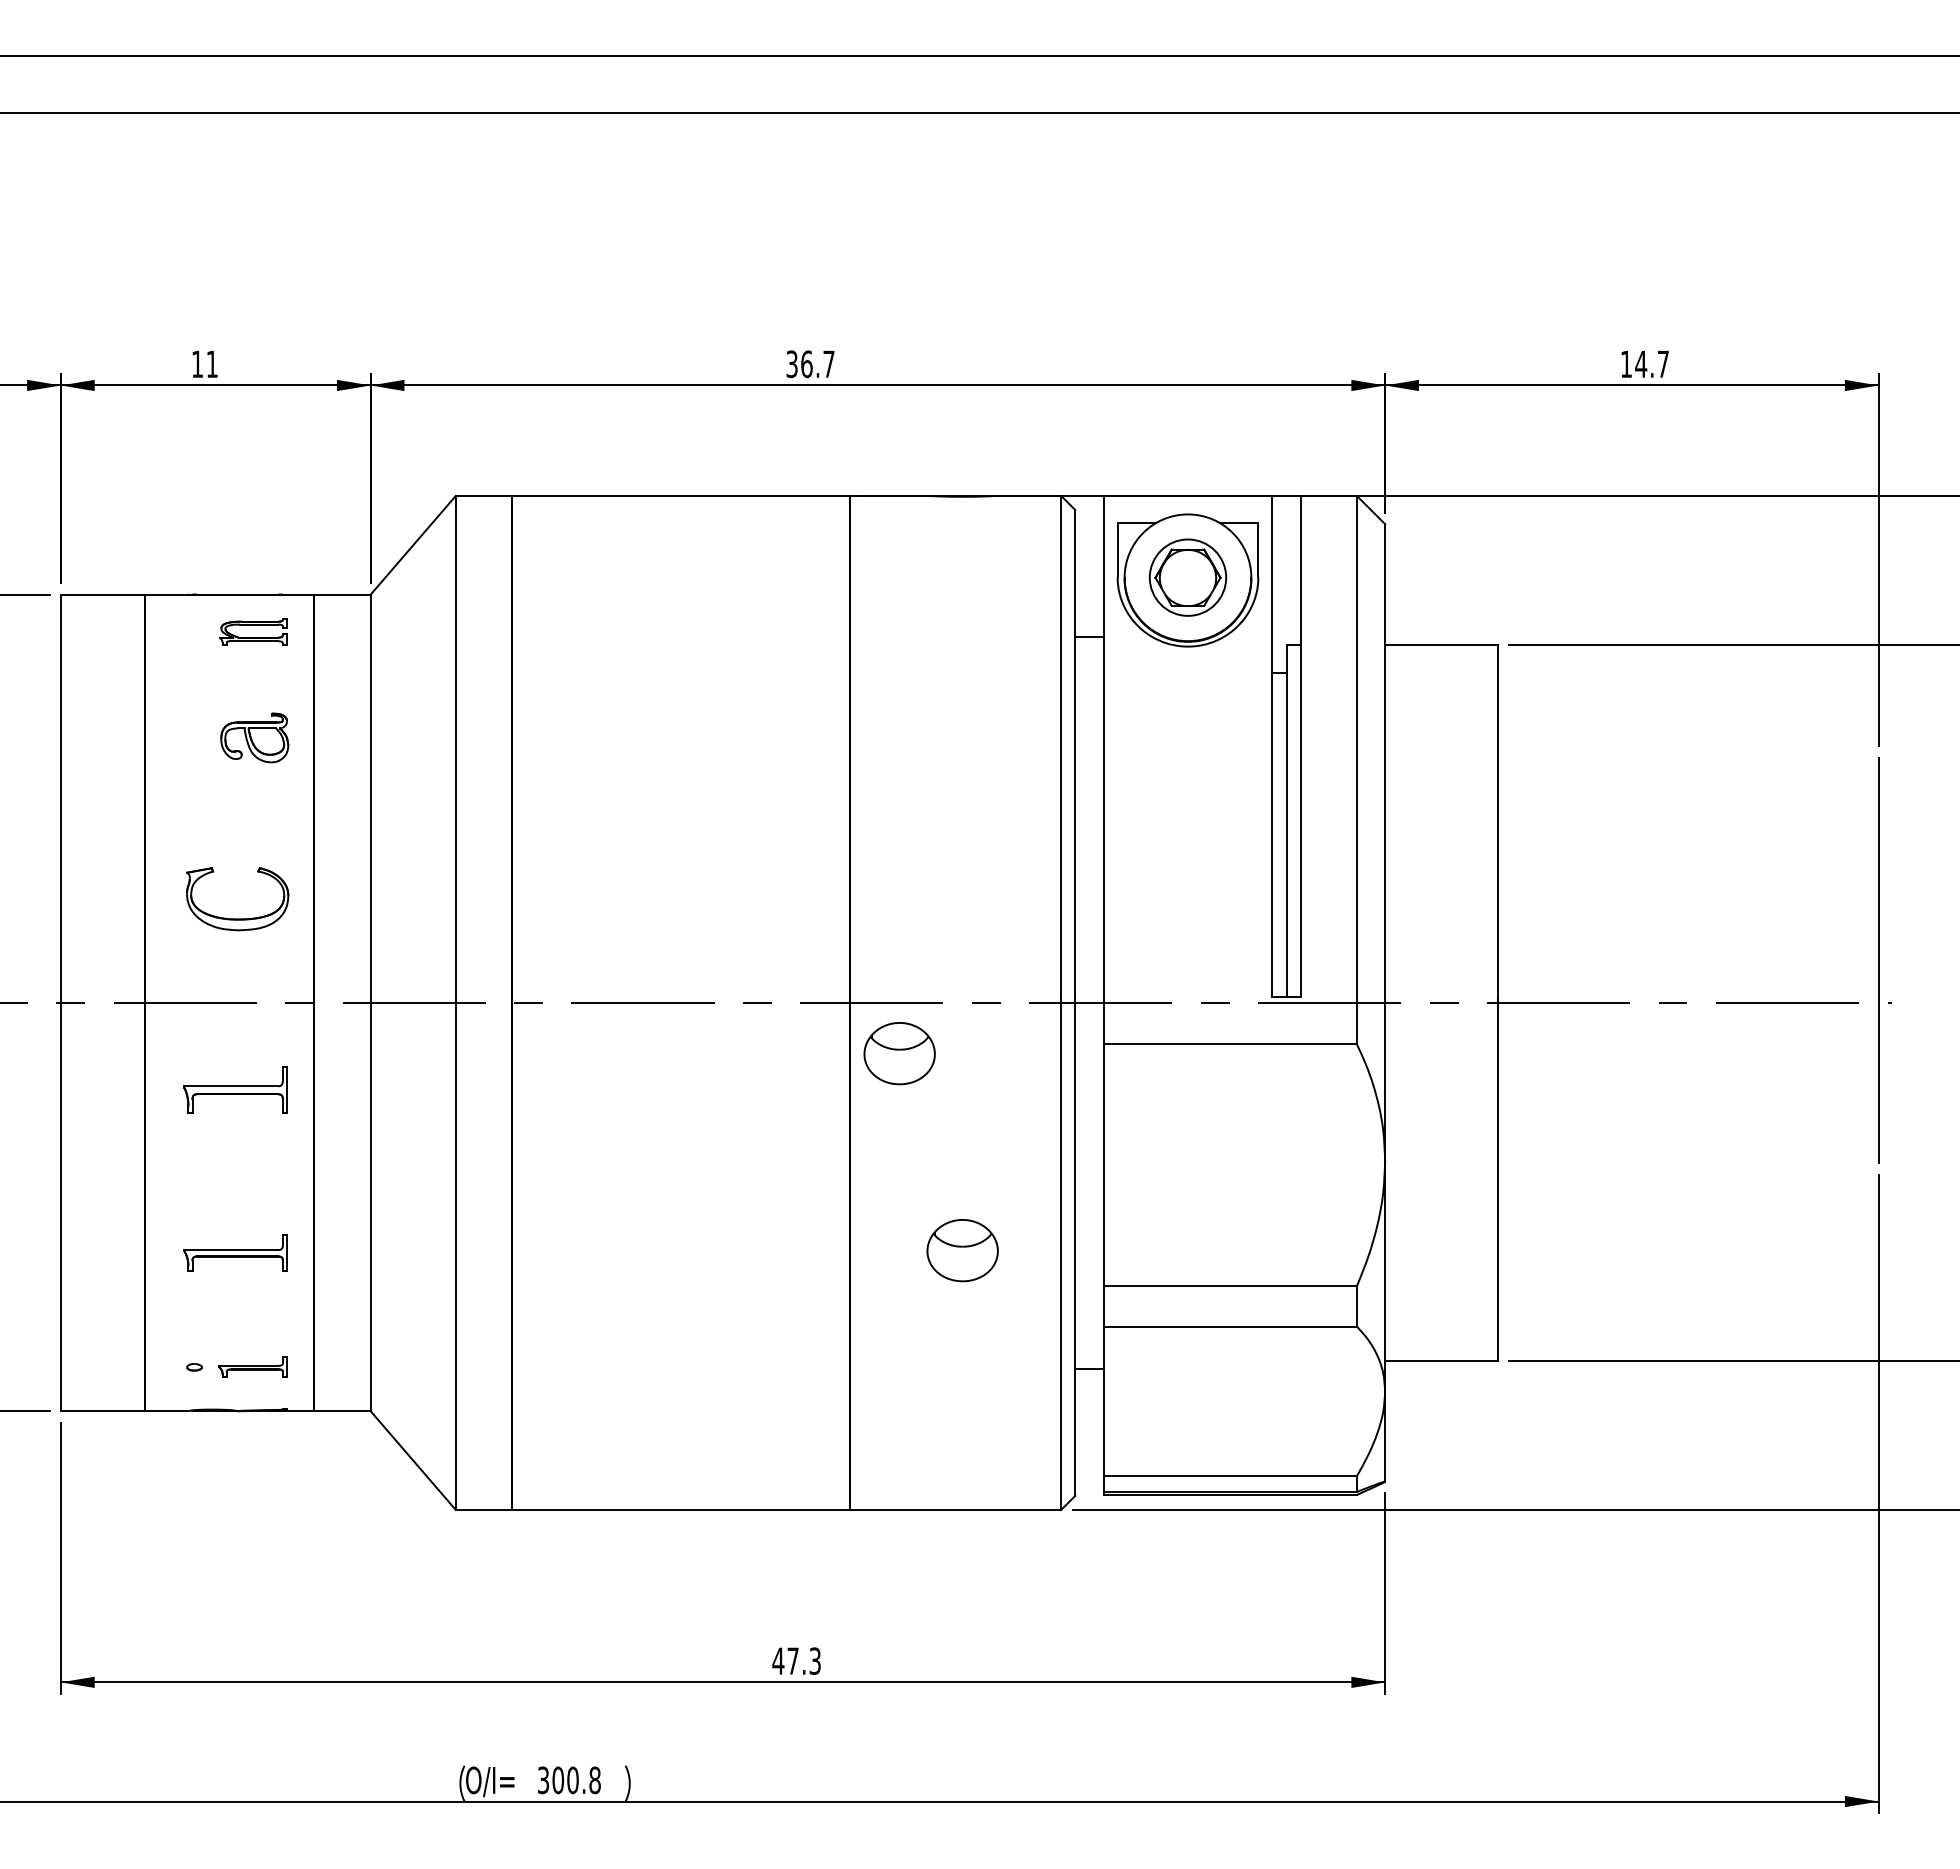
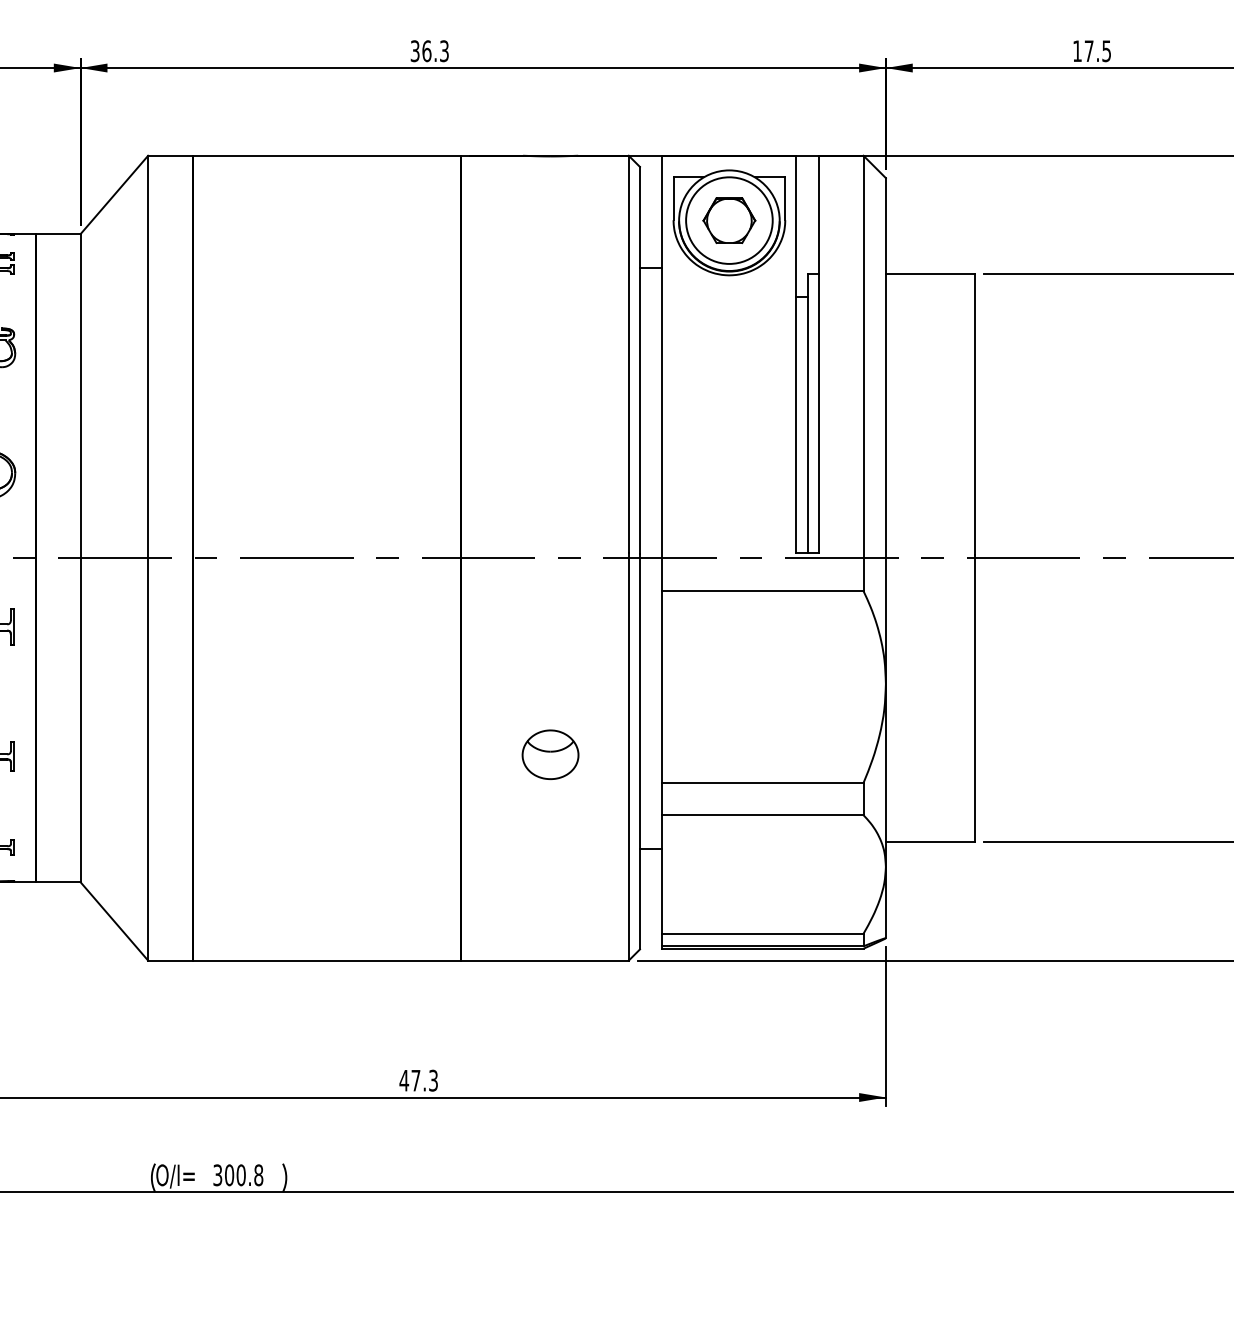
text: (828, 364) -> (444, 51), 36.7 -> 36.3
text: (1651, 364) -> (1097, 51), 14.7 -> 17.5
circle: (1187, 577) -> (729, 220), size x1.43
part: (899, 1053) -> (500, 598), removed

